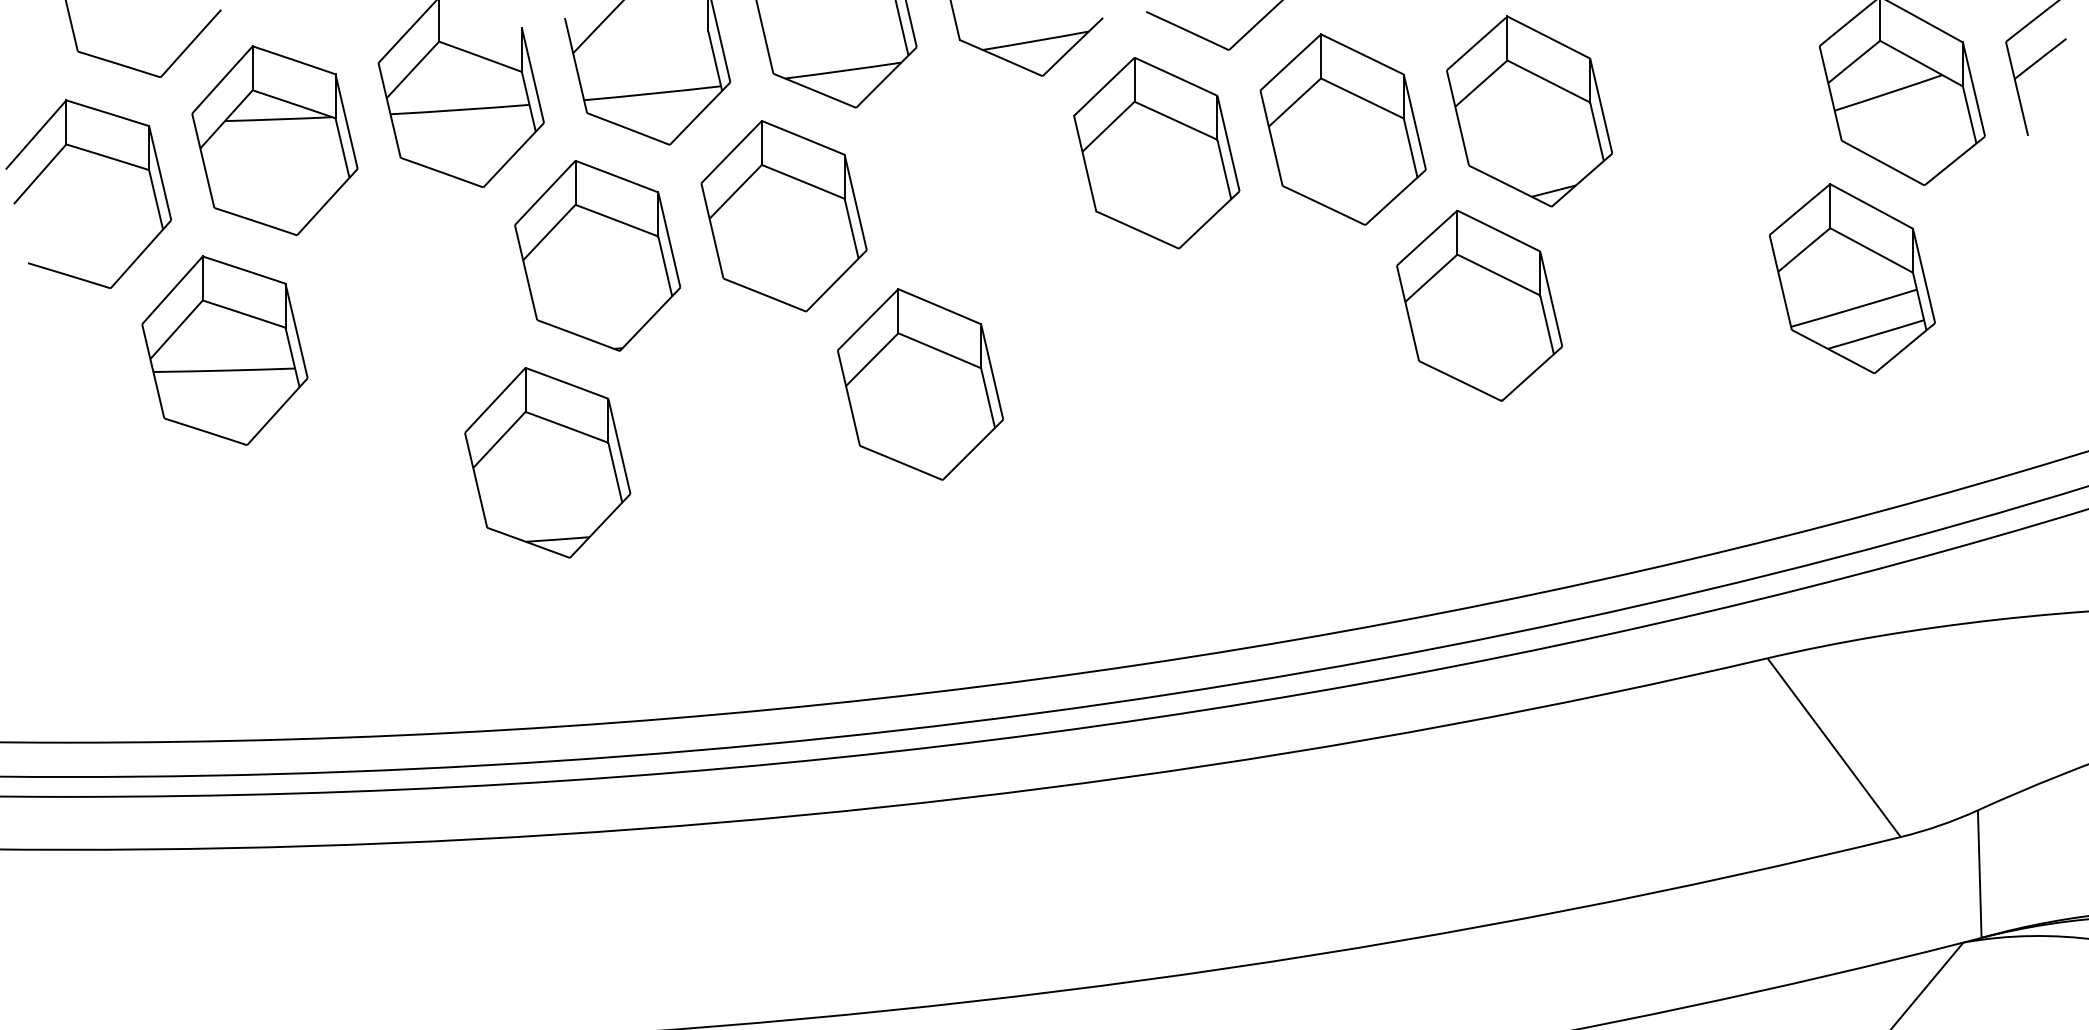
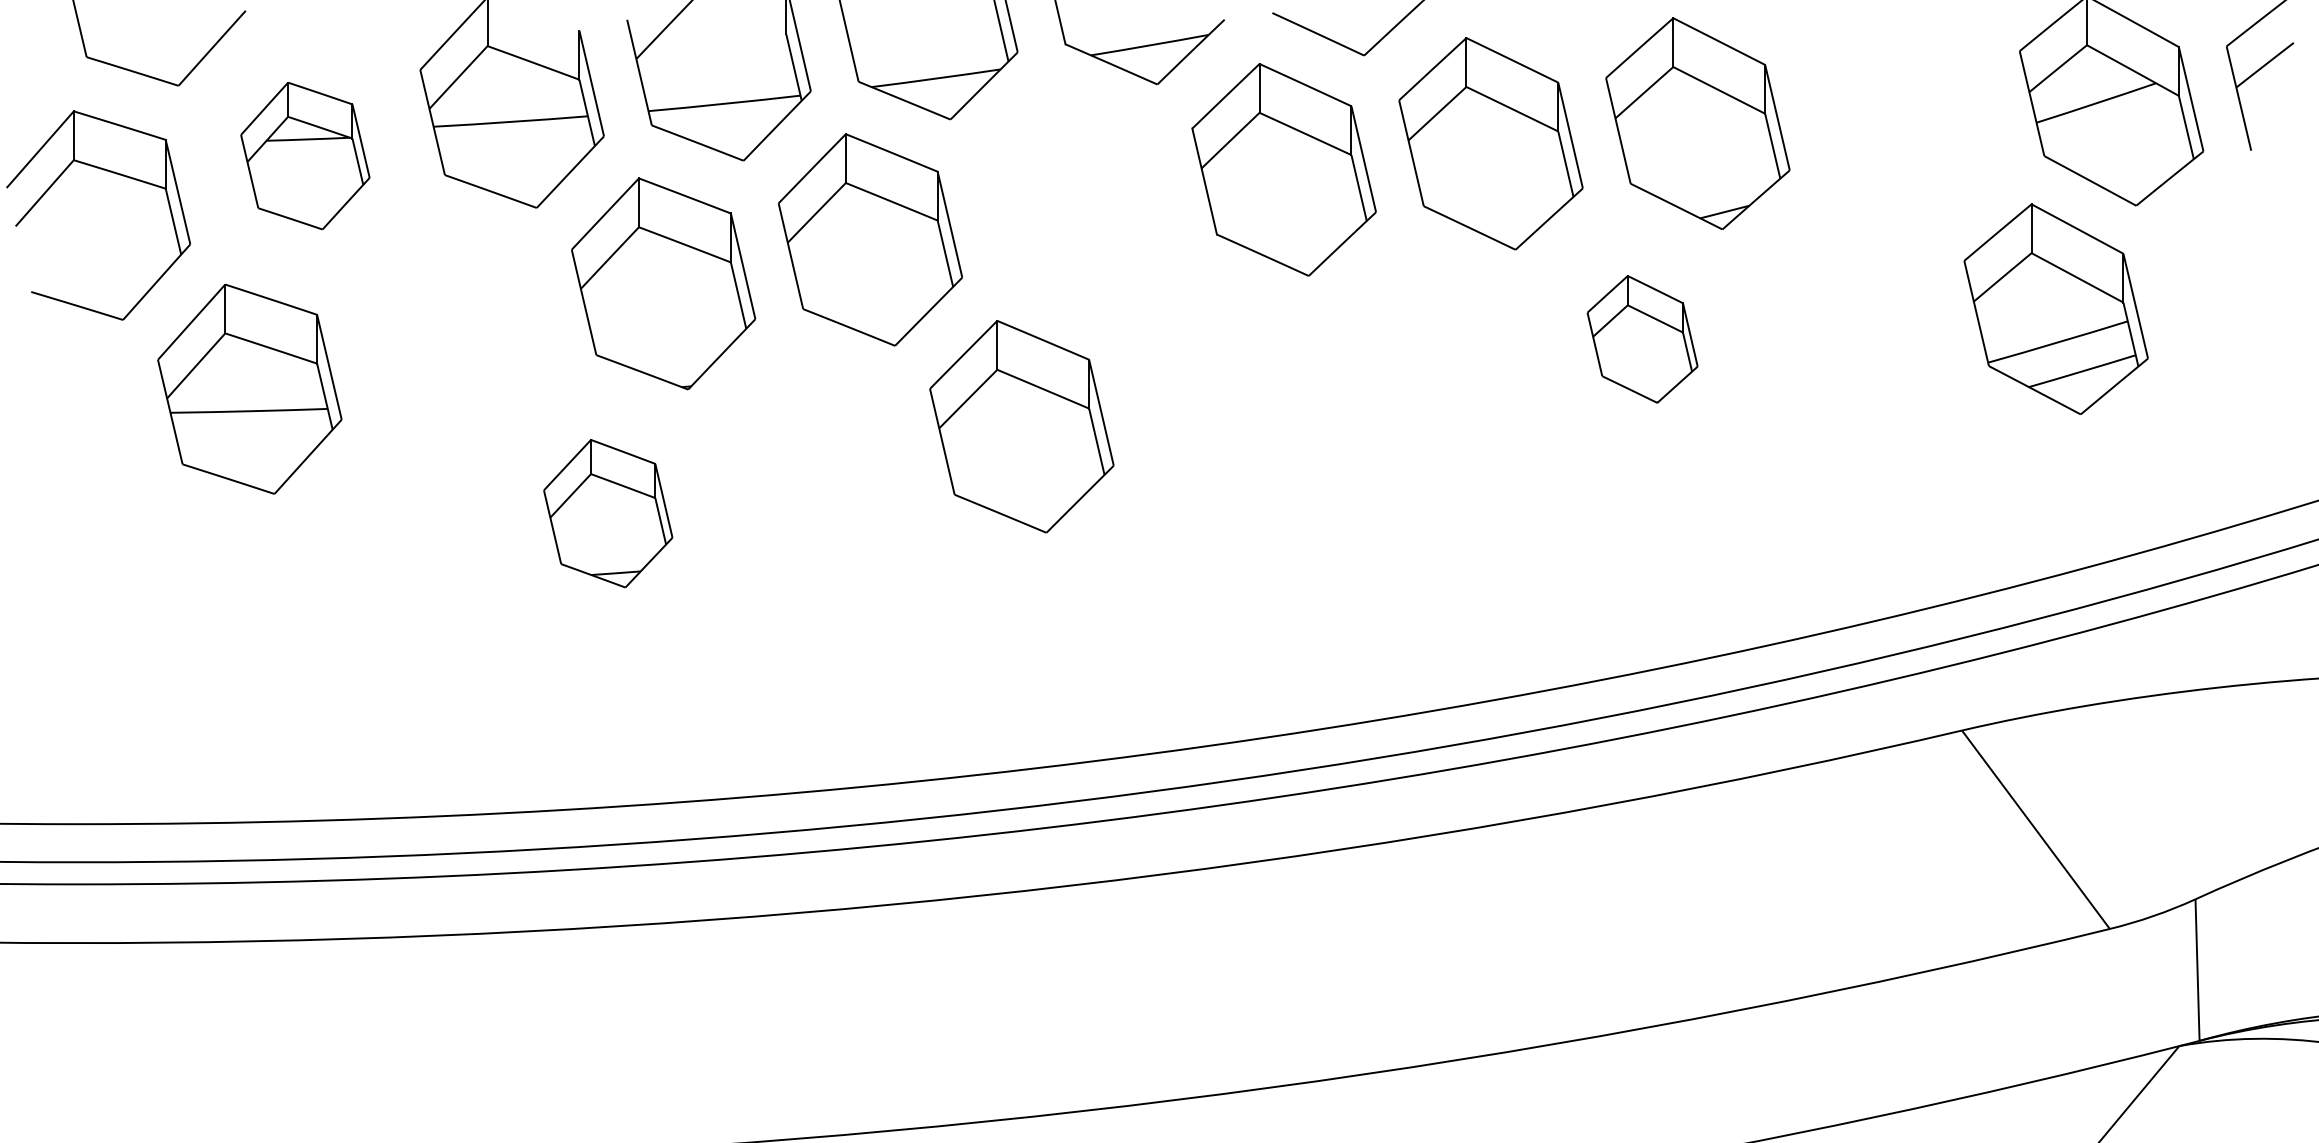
part: (274, 140) -> (304, 155), size x0.7
part: (1479, 305) -> (1642, 338), size x0.6
part: (547, 462) -> (607, 513), size x0.7

